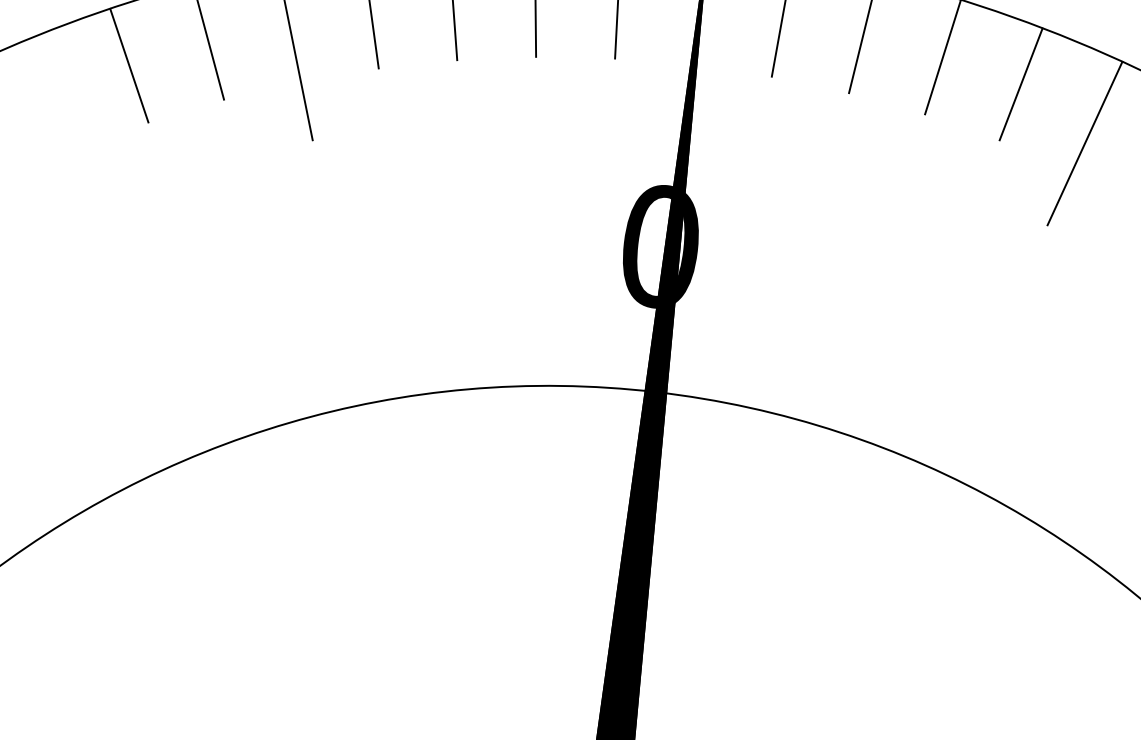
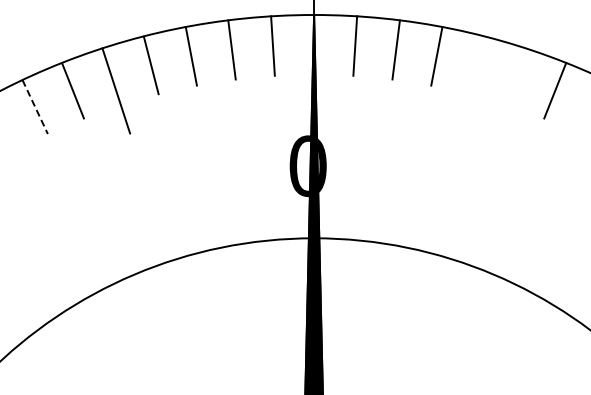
line: (129, 66) -> (35, 107), solid -> dashed
line: (1020, 84) -> (476, 65), removed
line: (1084, 142) -> (511, 90), removed

